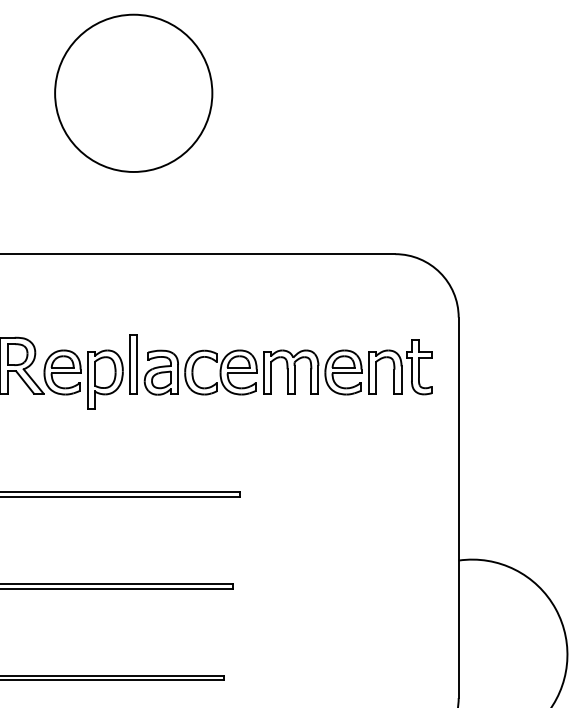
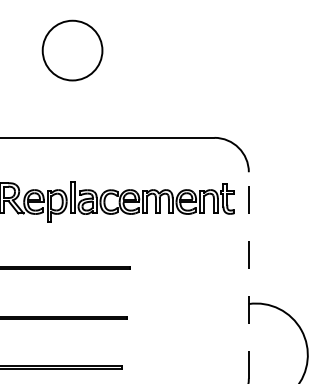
circle: (133, 93) -> (72, 50), size x0.7
line: (458, 506) -> (248, 274), solid -> dashed

